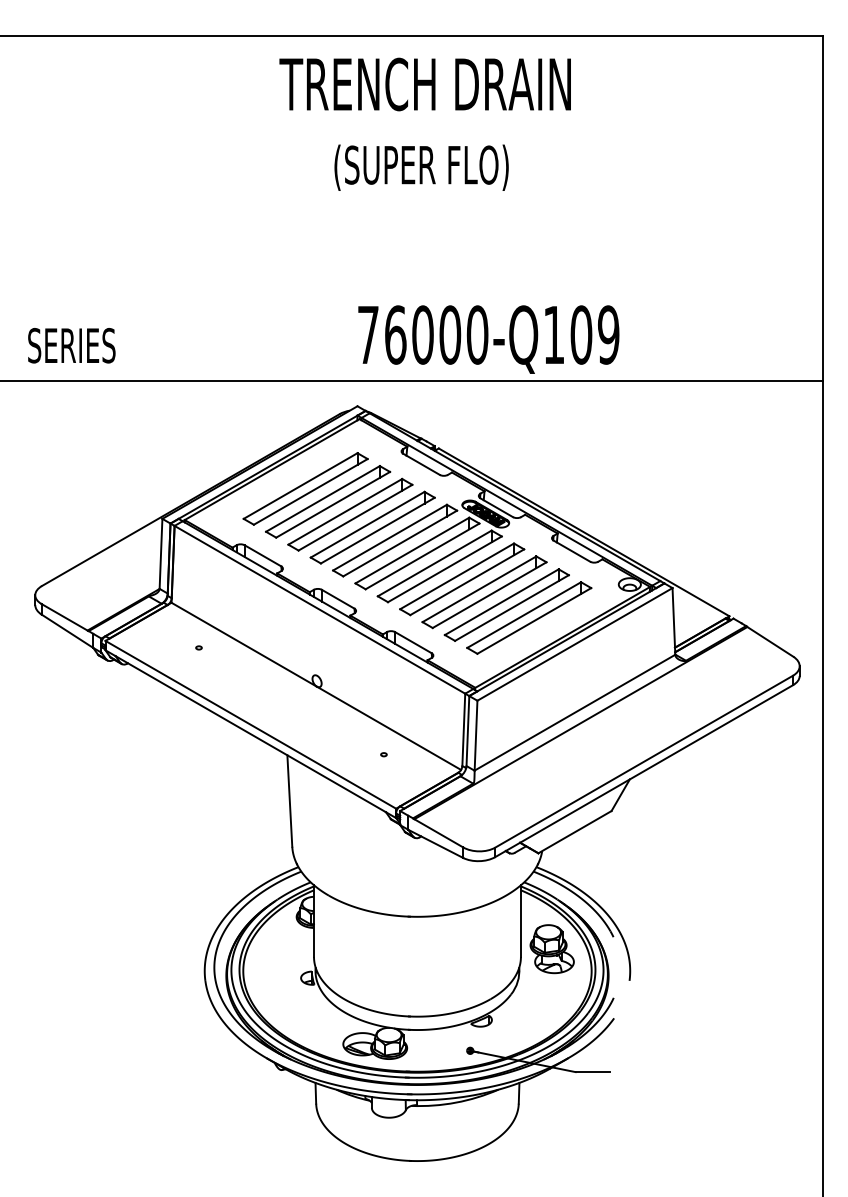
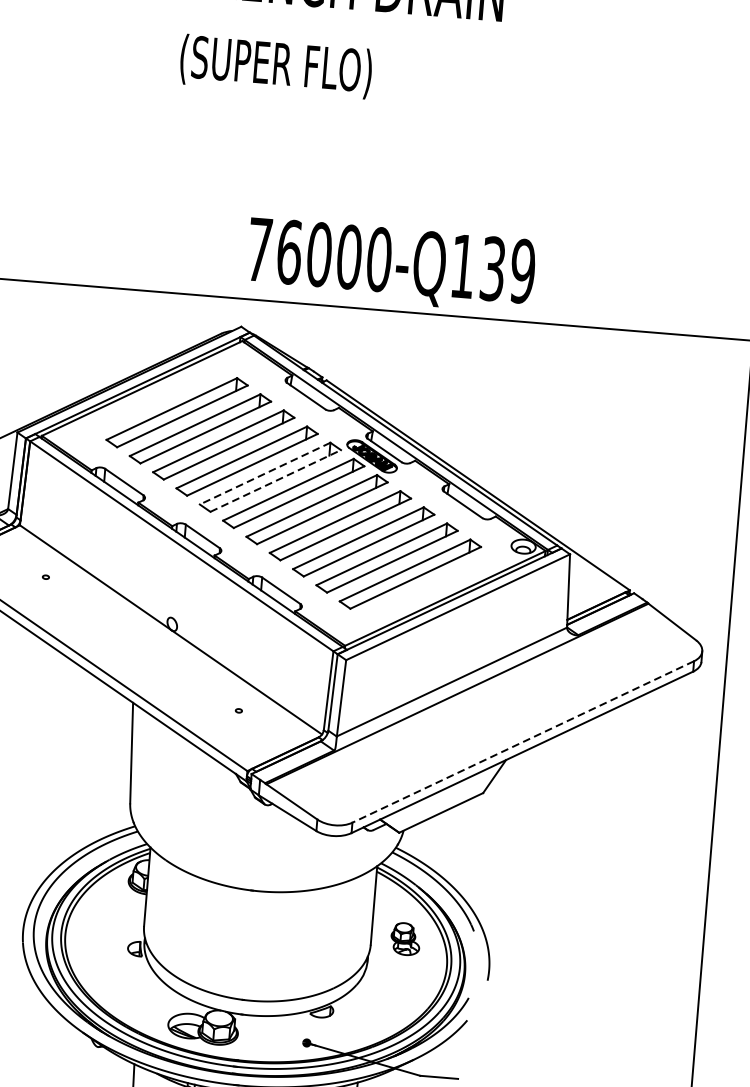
text: (421, 167) -> (275, 66), moved
text: (581, 334) -> (493, 268), 76000-Q109 -> 76000-Q139
line: (390, 537) -> (265, 473), solid -> dashed
line: (400, 543) -> (276, 480), solid -> dashed
line: (644, 761) -> (523, 741), solid -> dashed
part: (551, 949) -> (404, 939), size x0.6

